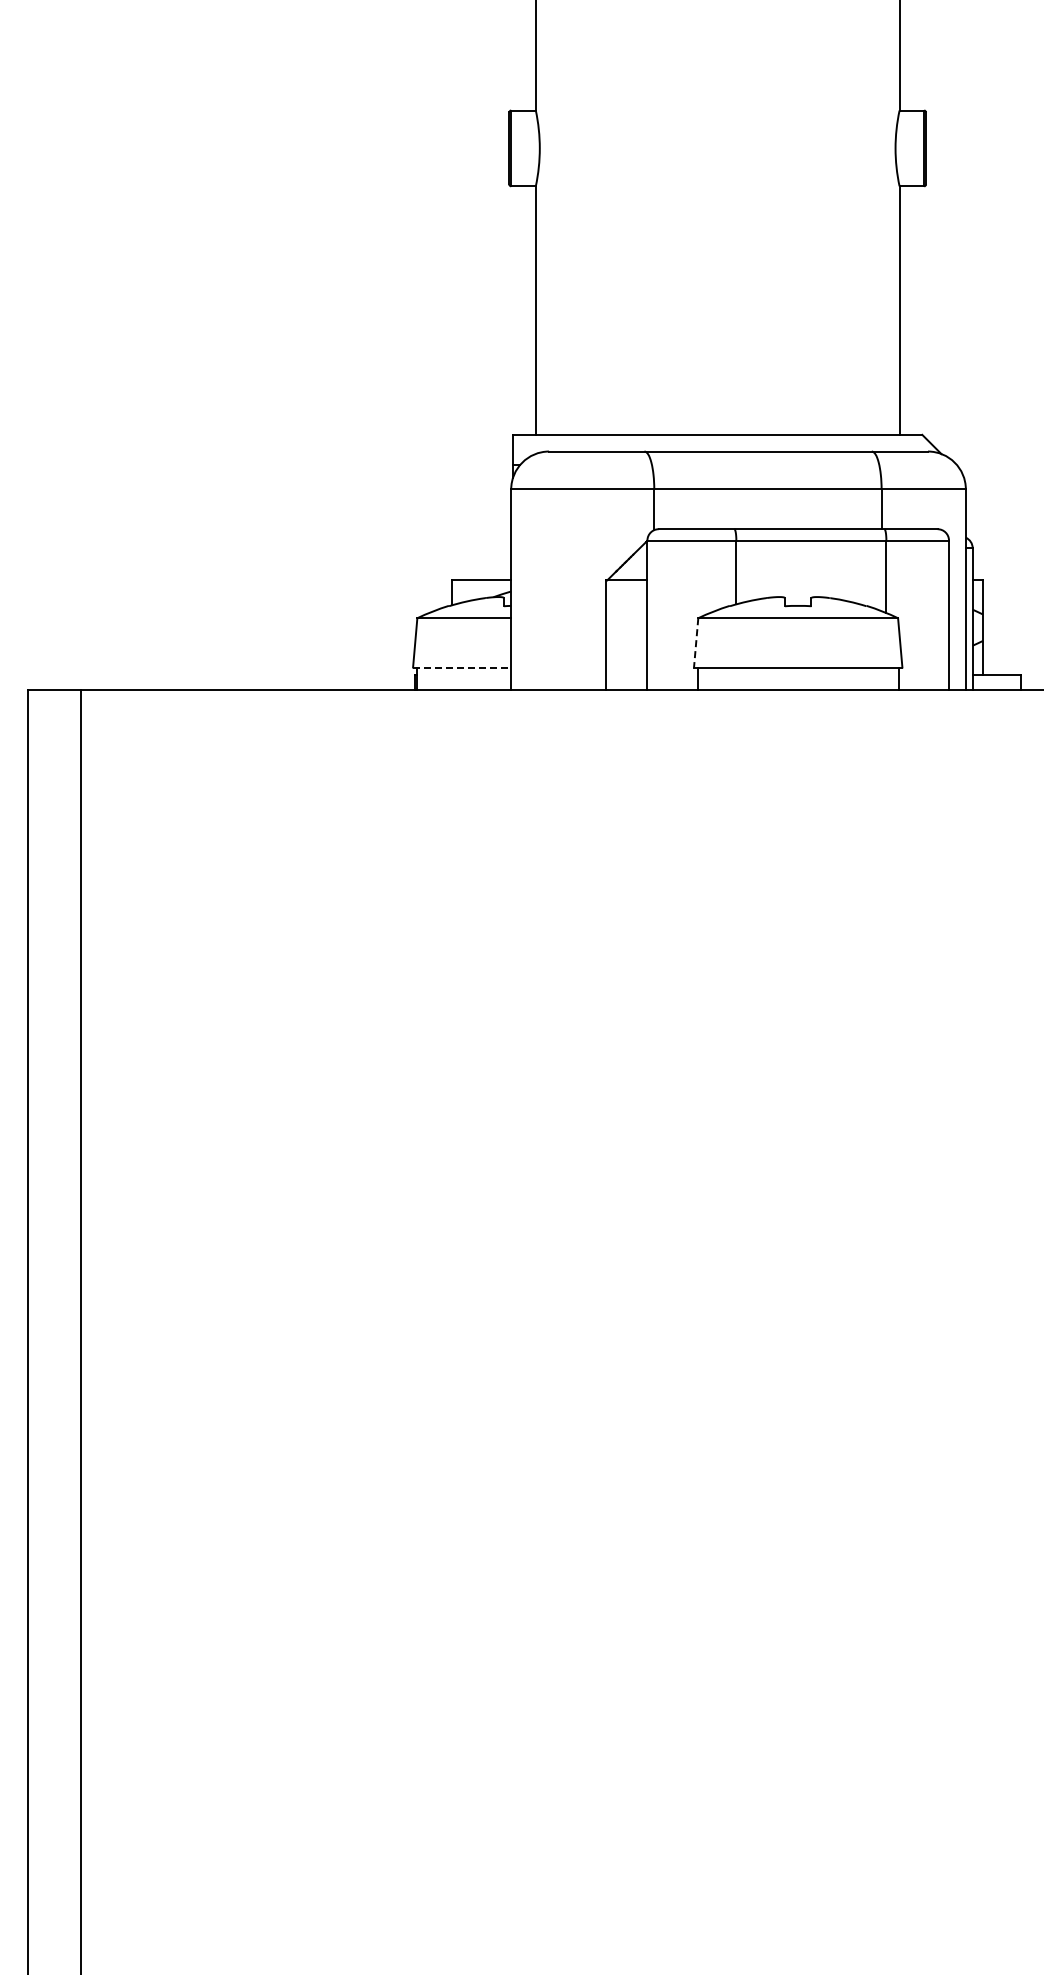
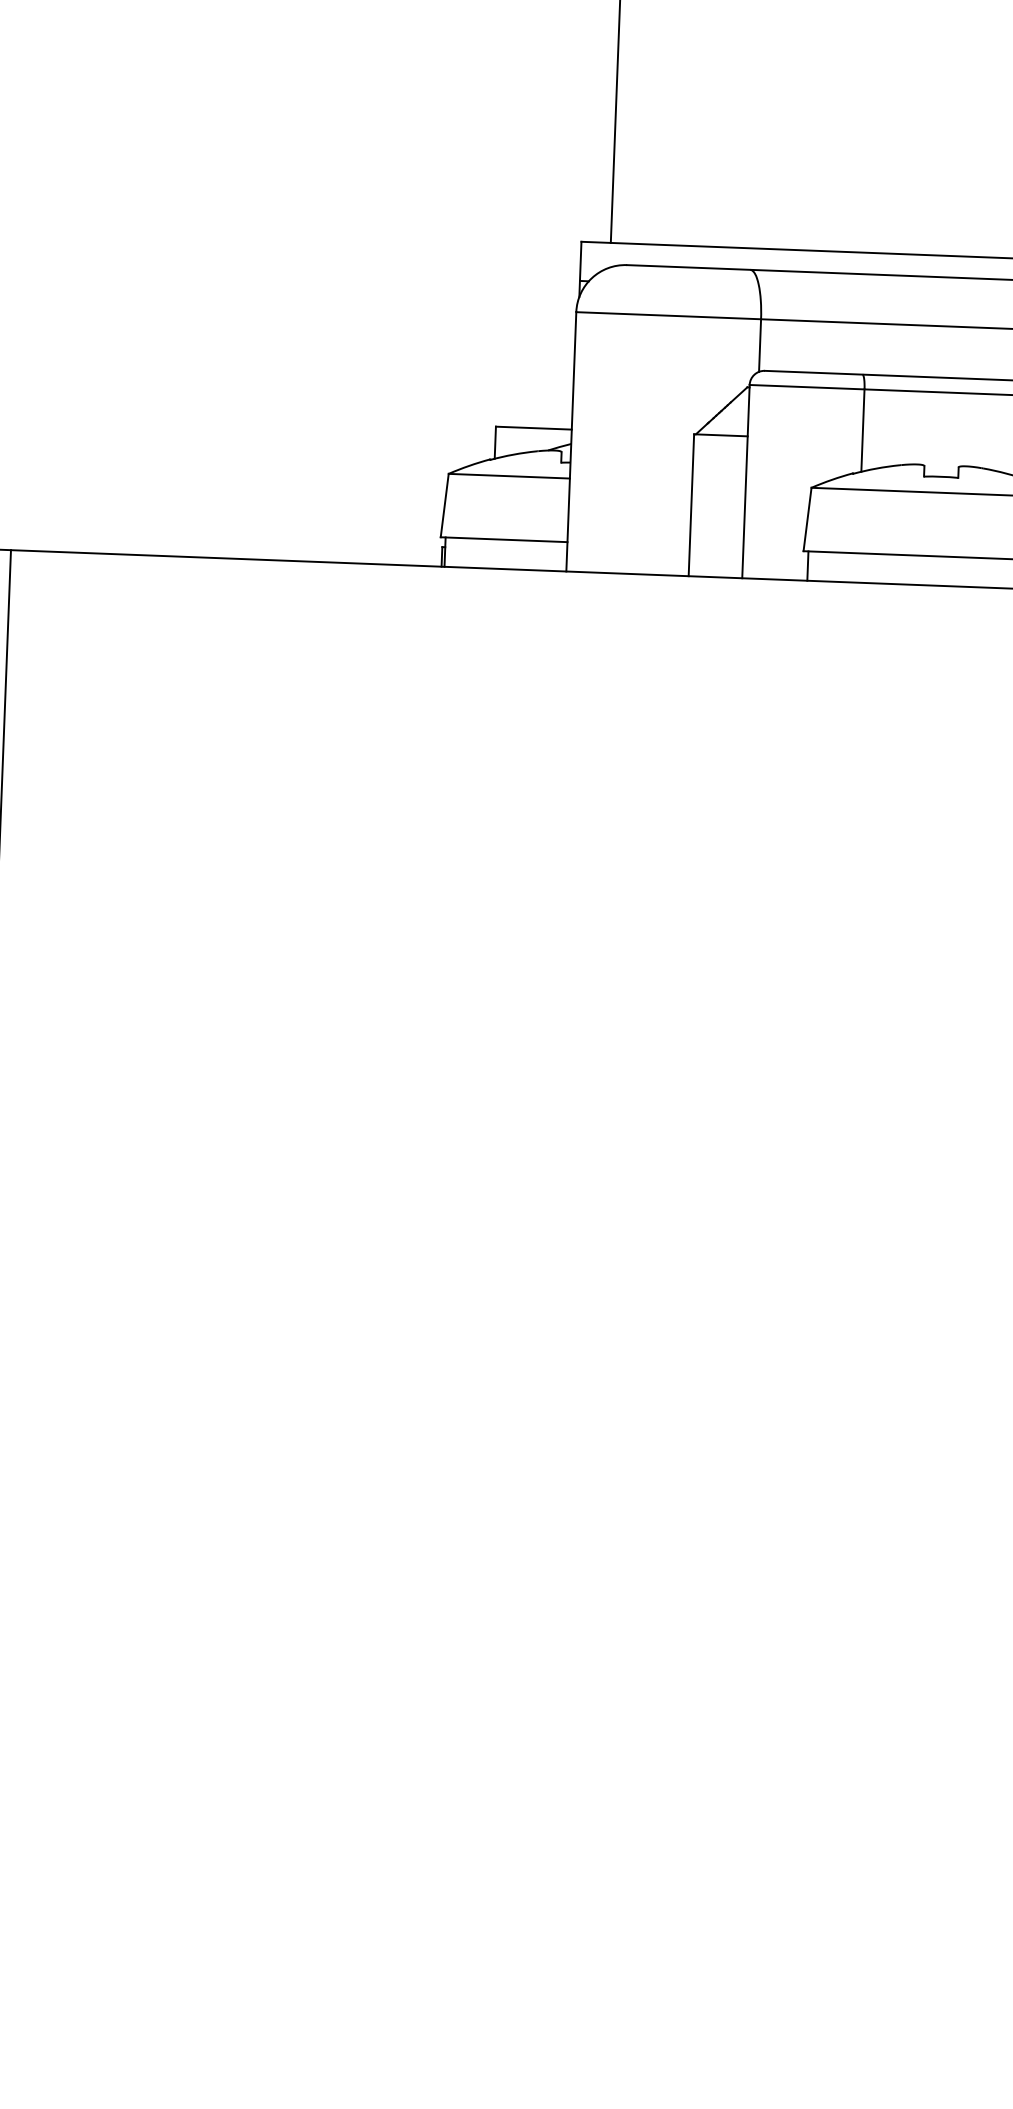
line: (696, 642) -> (807, 519), dashed -> solid
line: (462, 667) -> (504, 539), dashed -> solid

